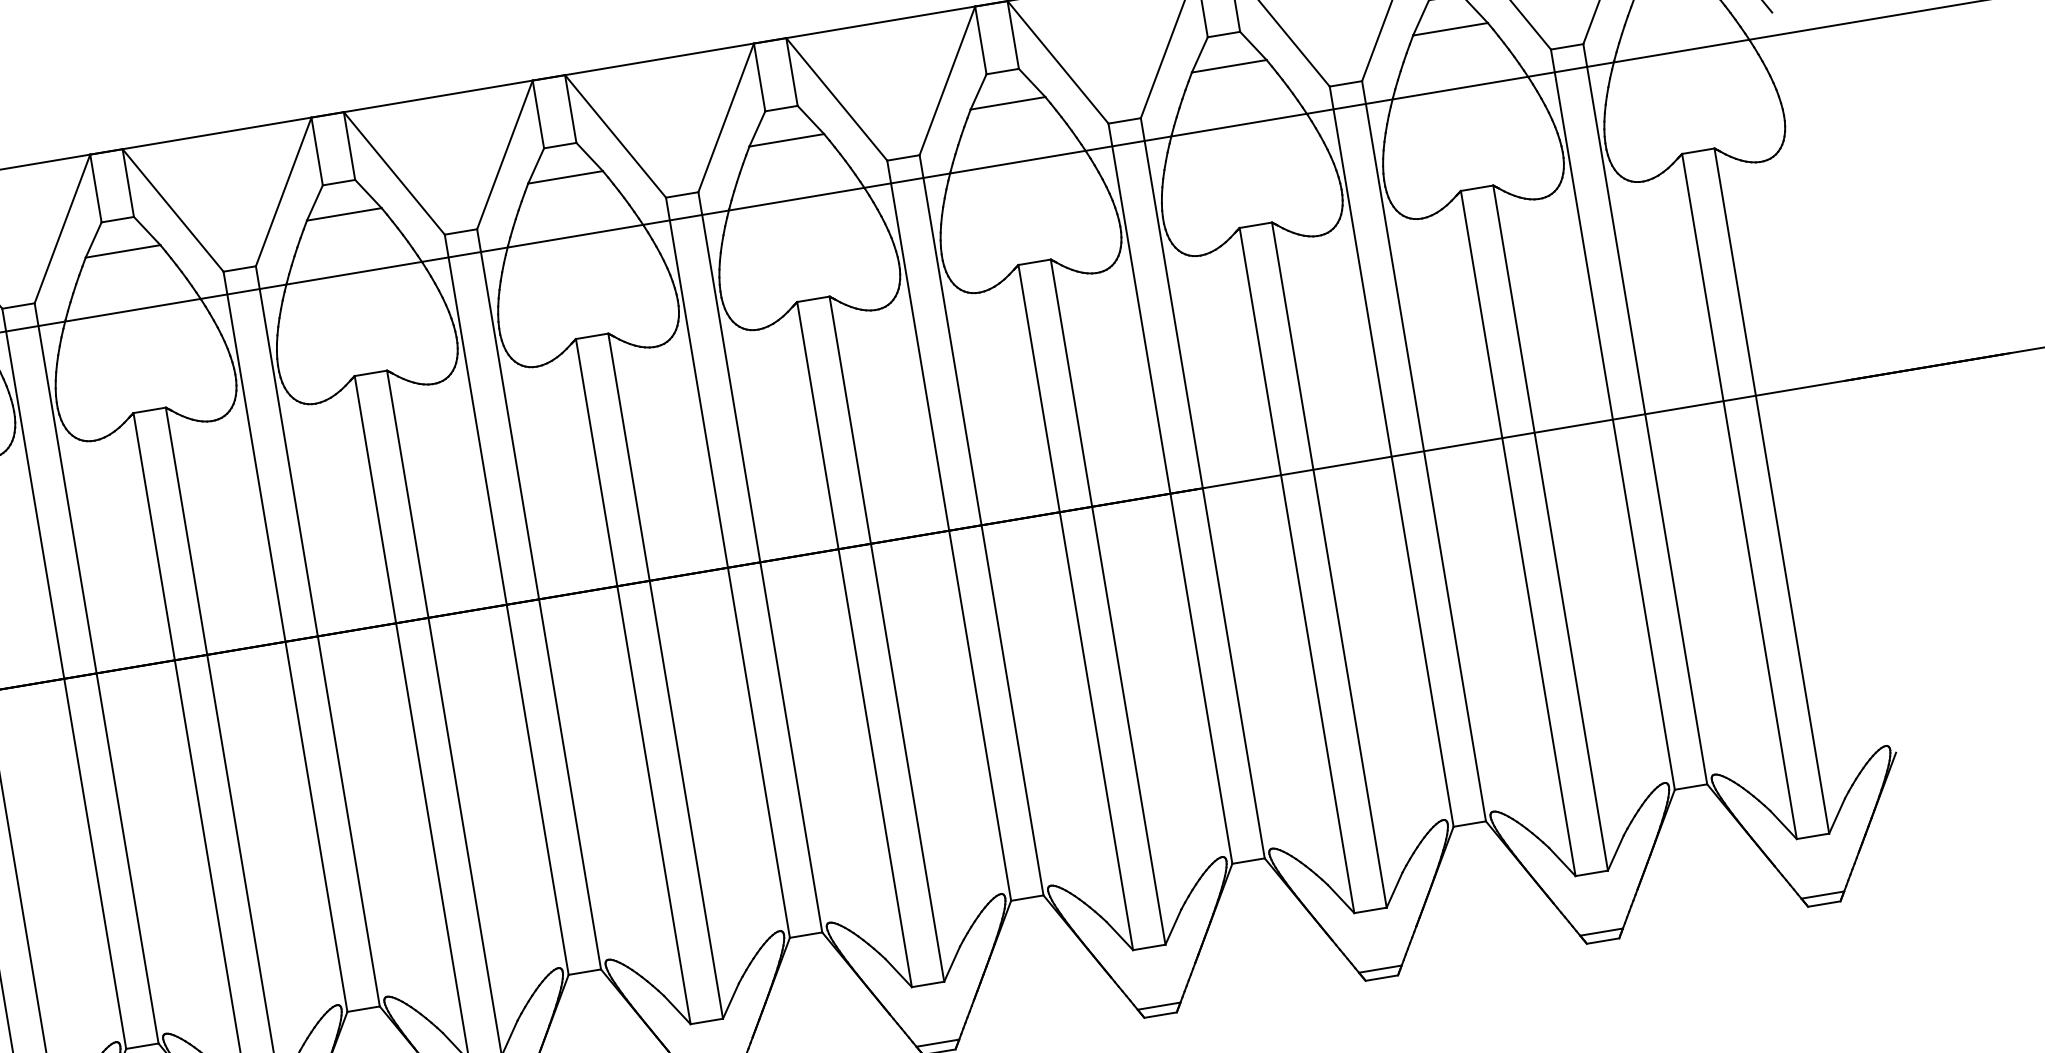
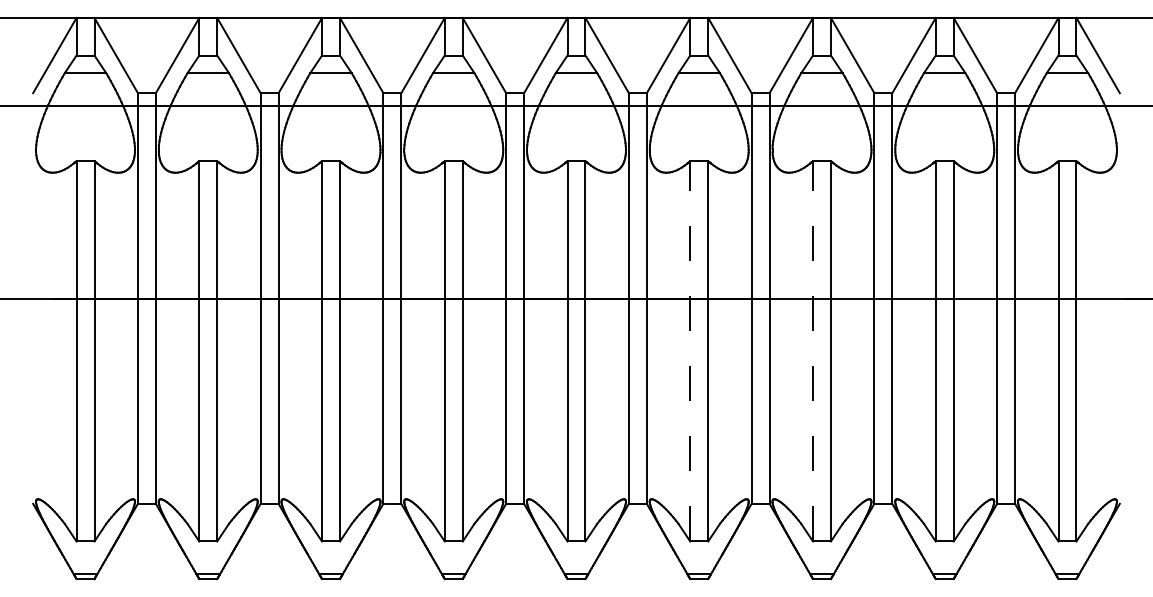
line: (1297, 568) -> (813, 350), solid -> dashed
line: (1075, 605) -> (690, 350), solid -> dashed

